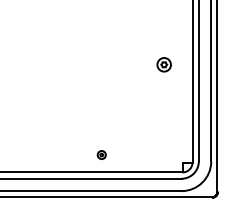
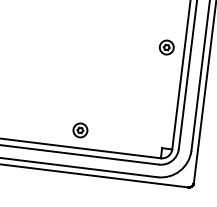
part: (163, 64) -> (166, 47), moved
part: (101, 154) -> (80, 129), size x1.67

